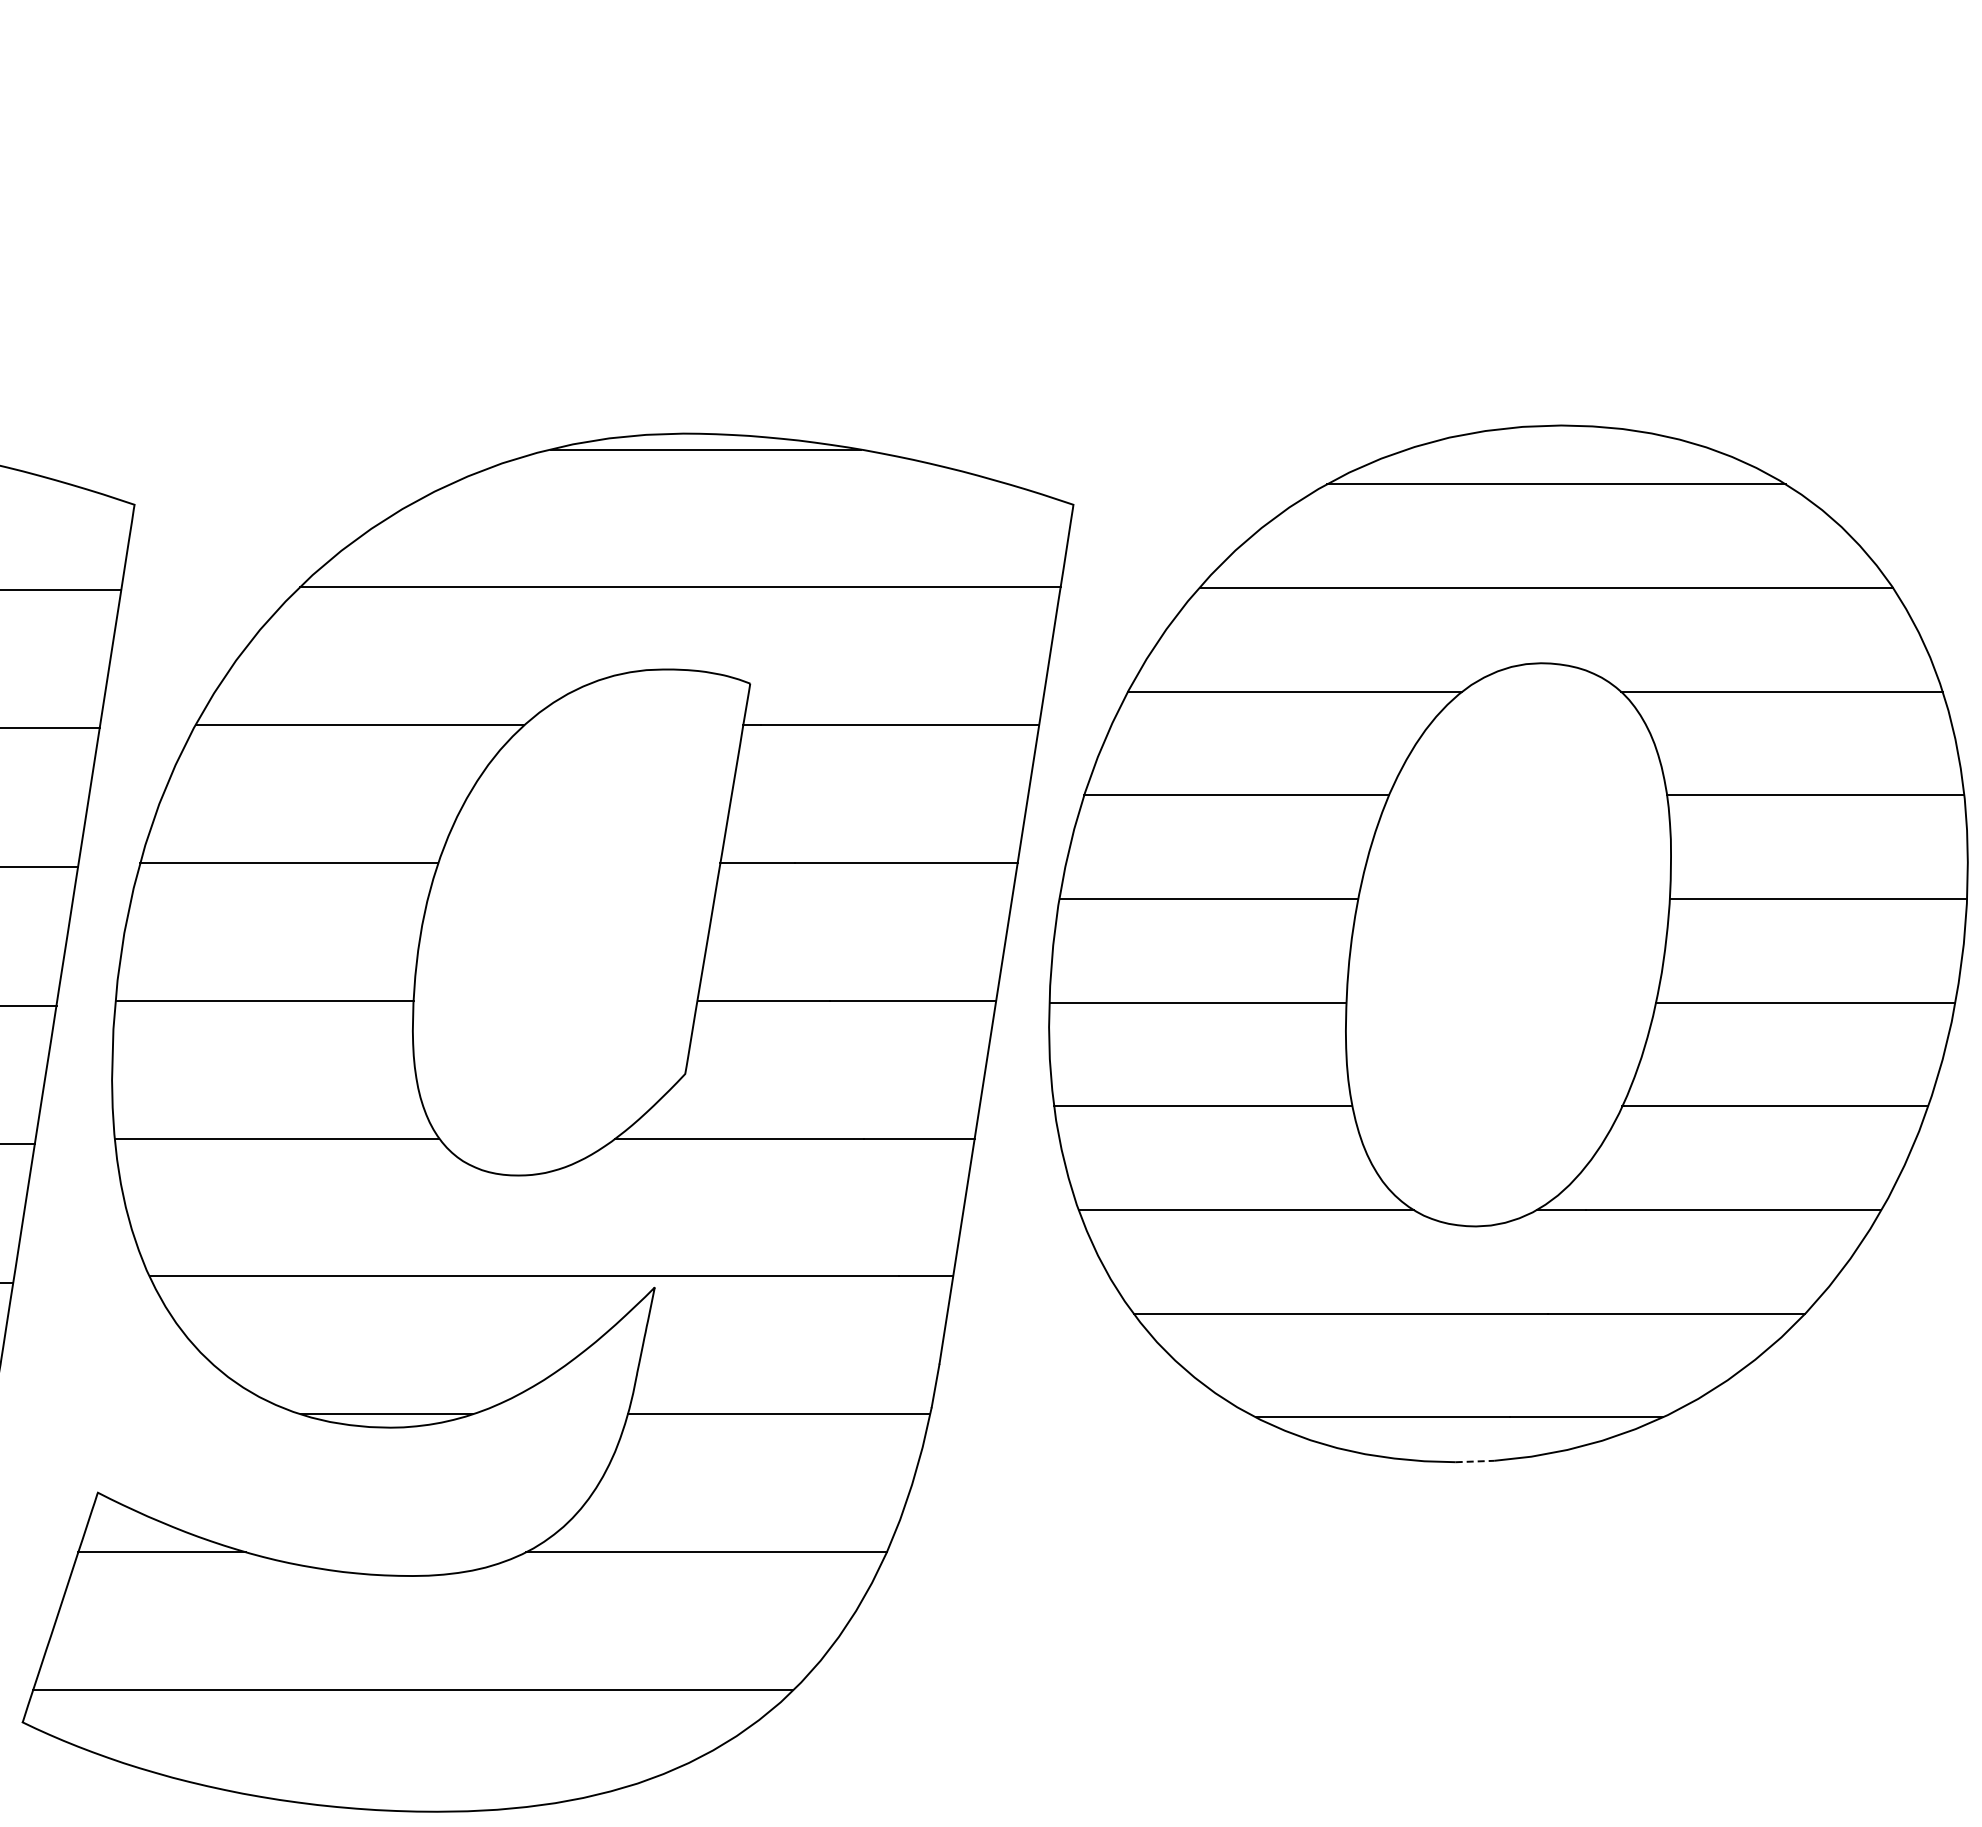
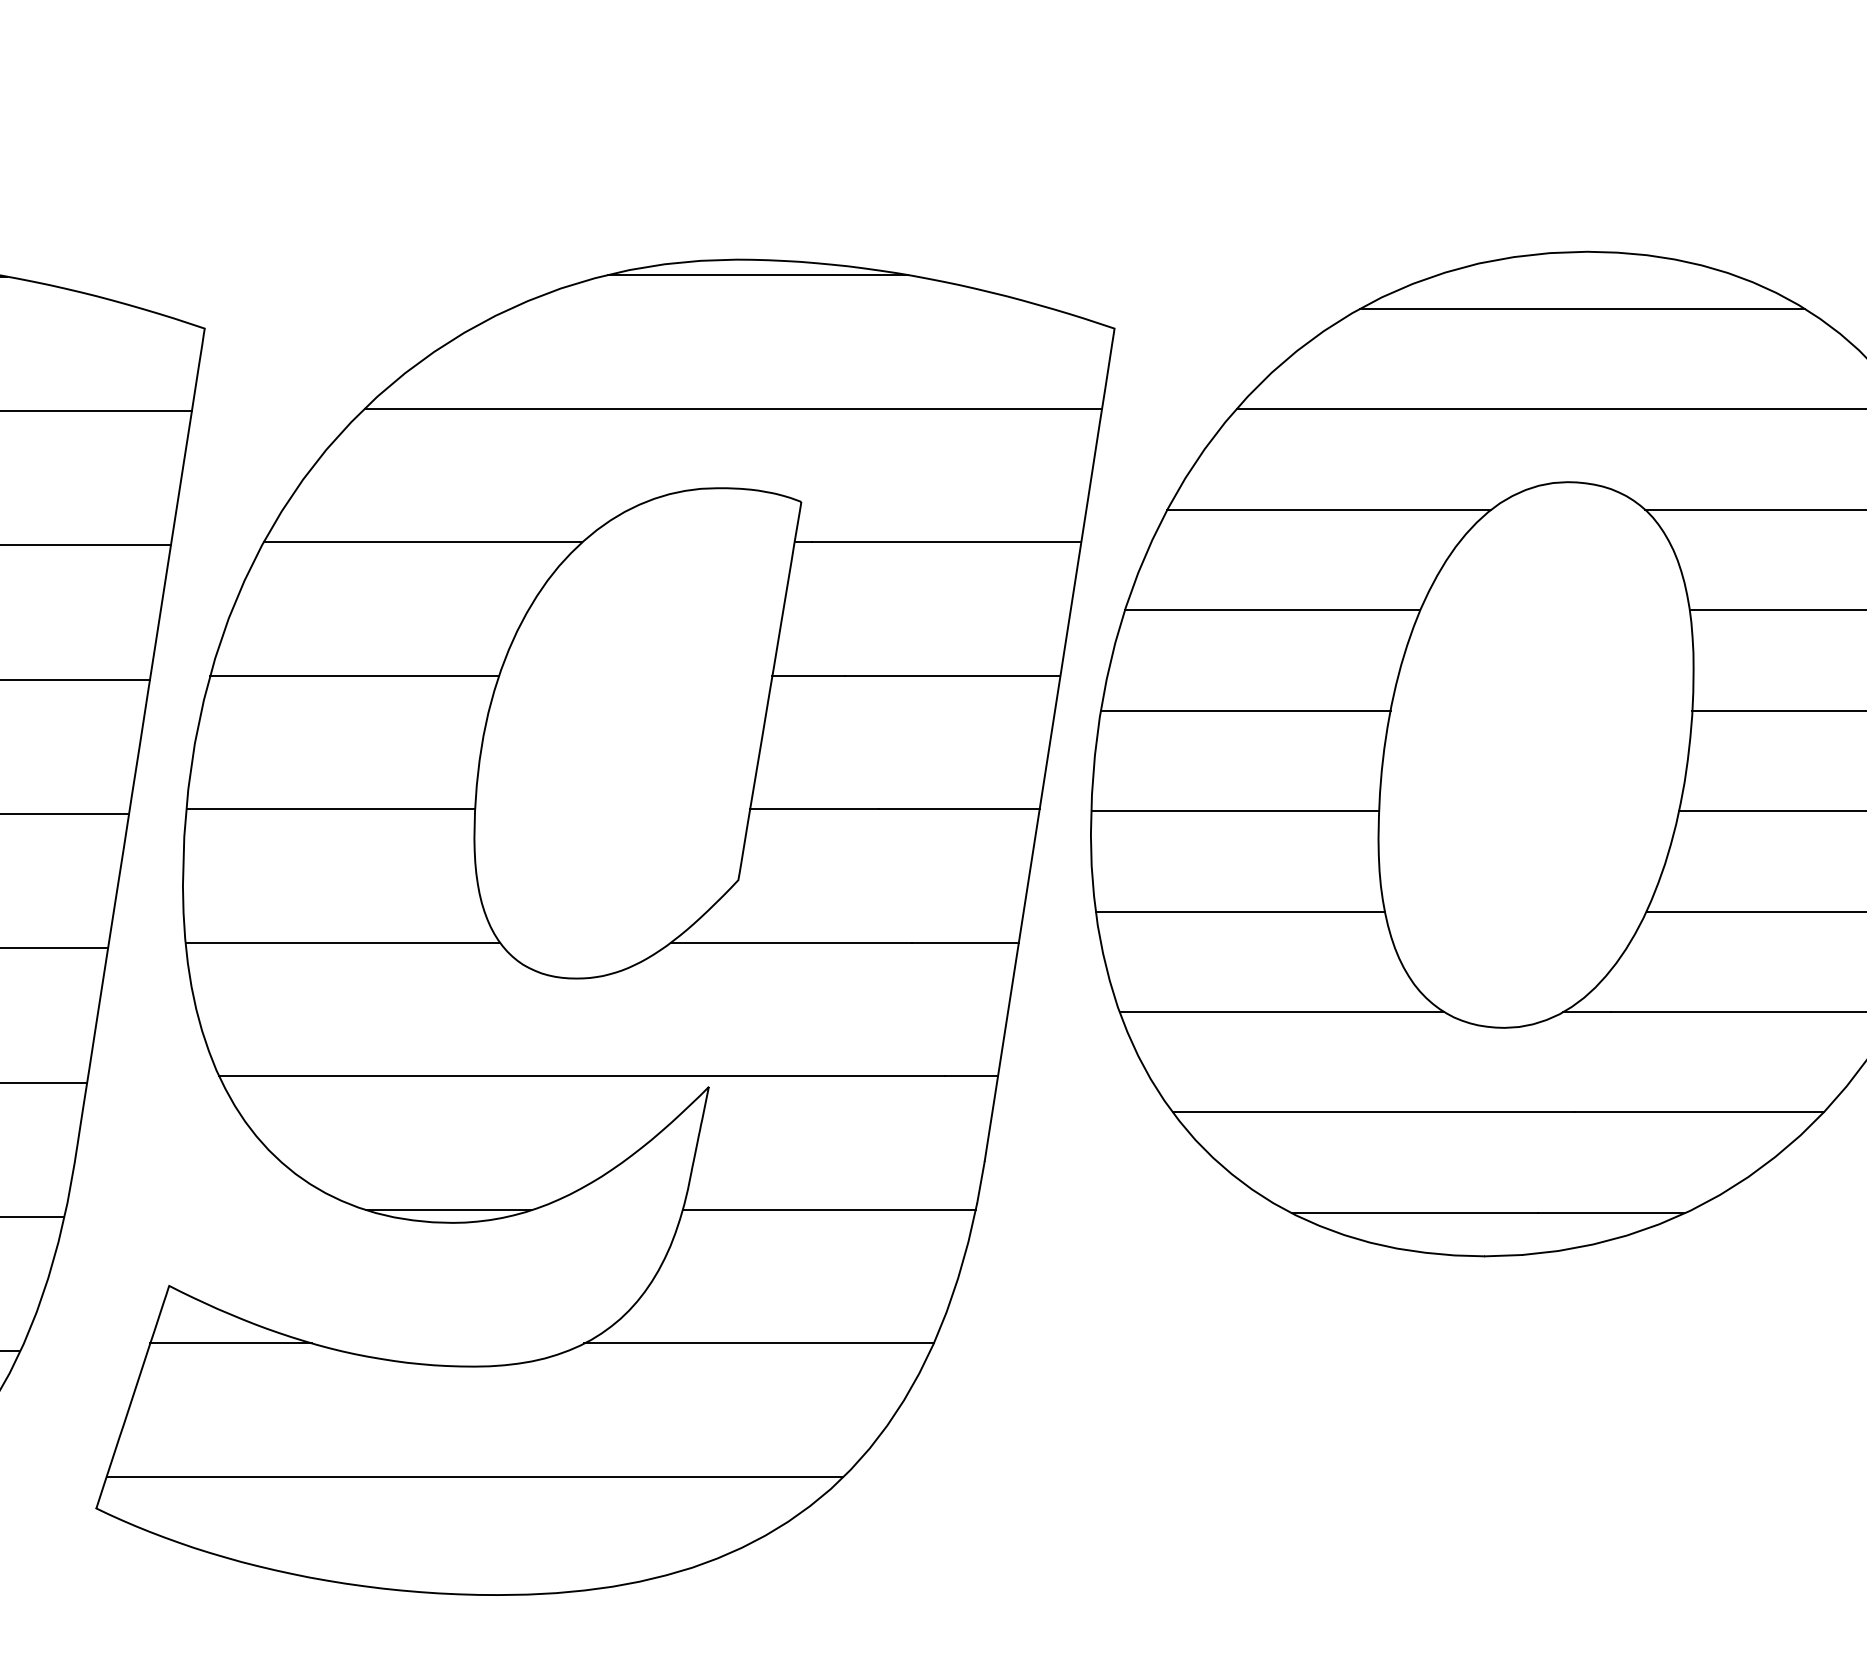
line: (1475, 1461) -> (1504, 1255), dashed -> solid

